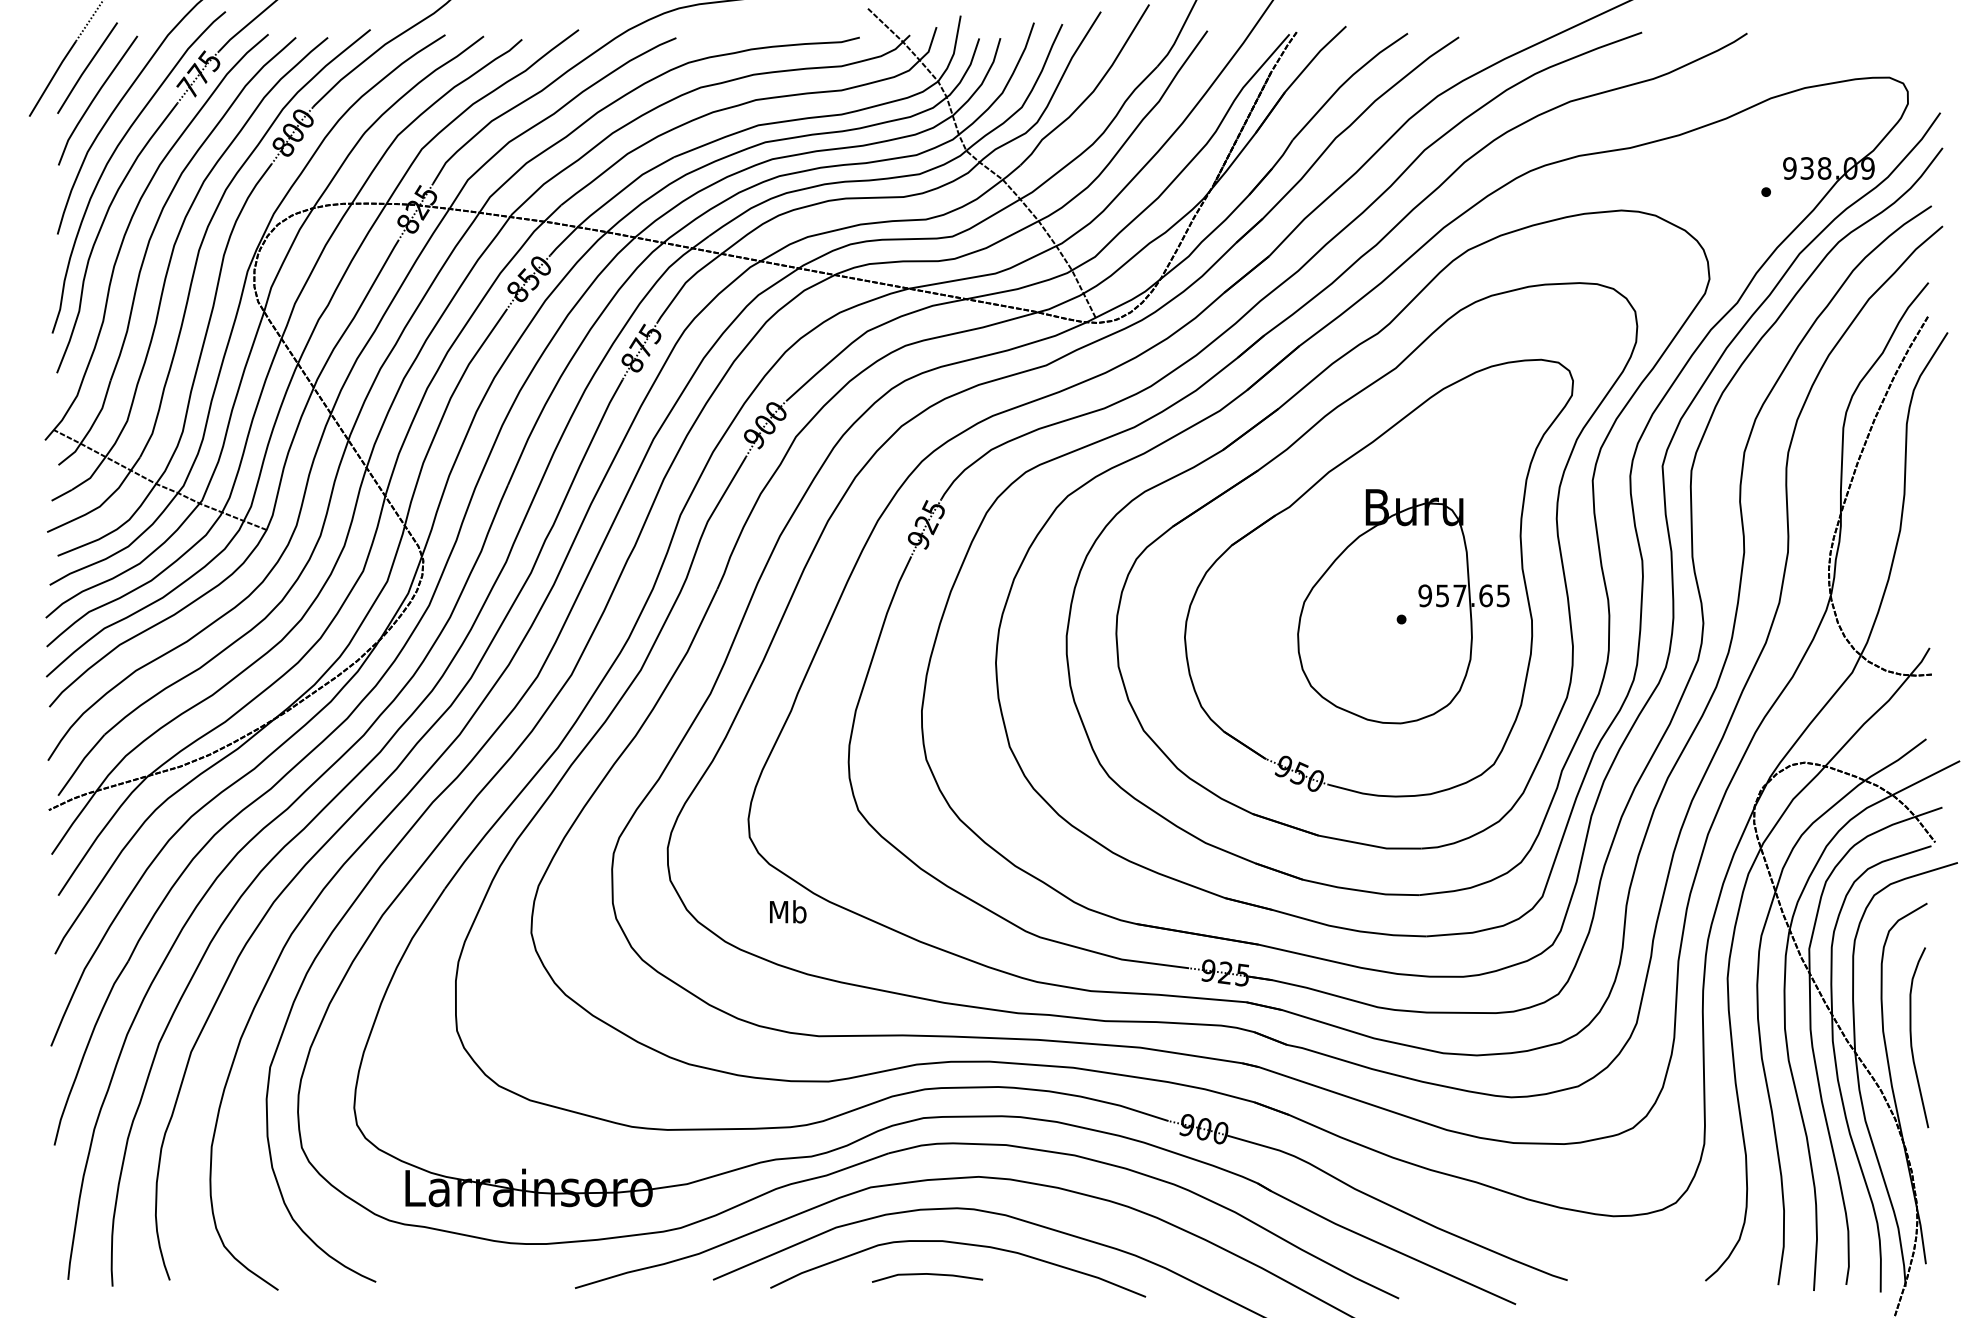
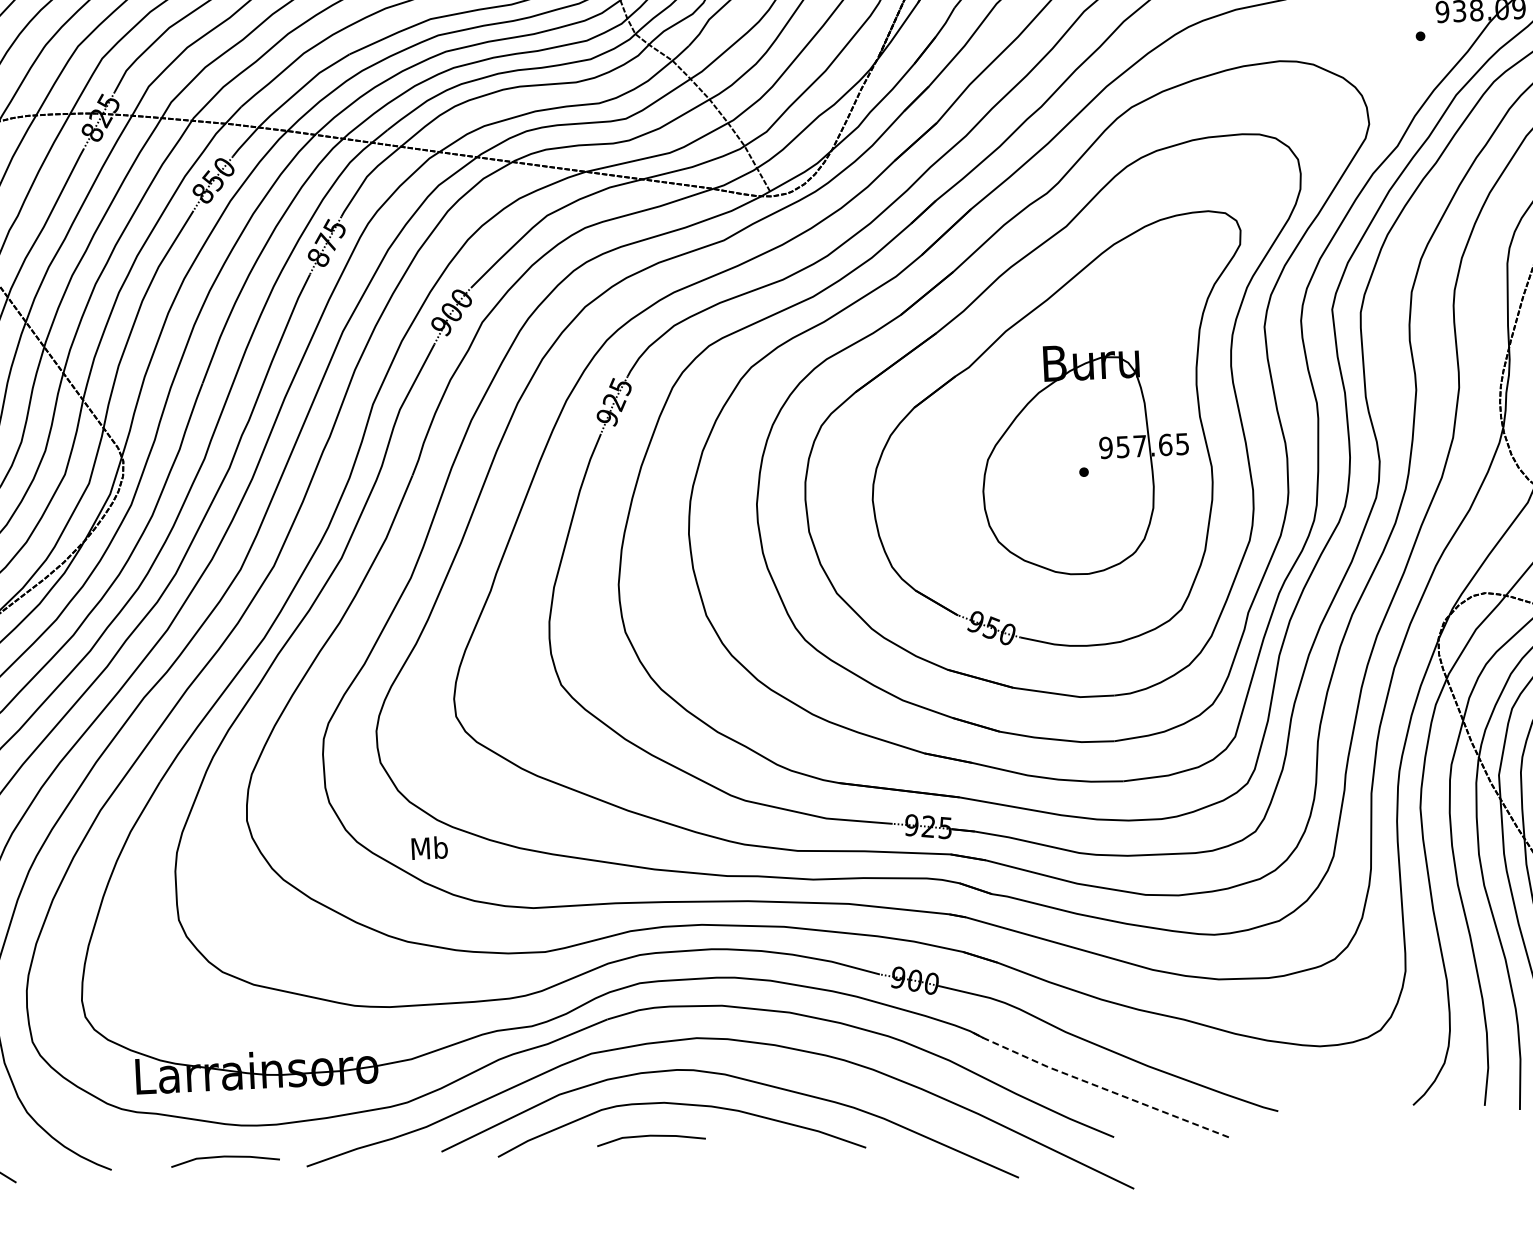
text: (788, 911) -> (429, 847), moved
line: (1384, 1245) -> (1097, 1085), solid -> dashed
line: (492, 1274) -> (225, 1157), added

